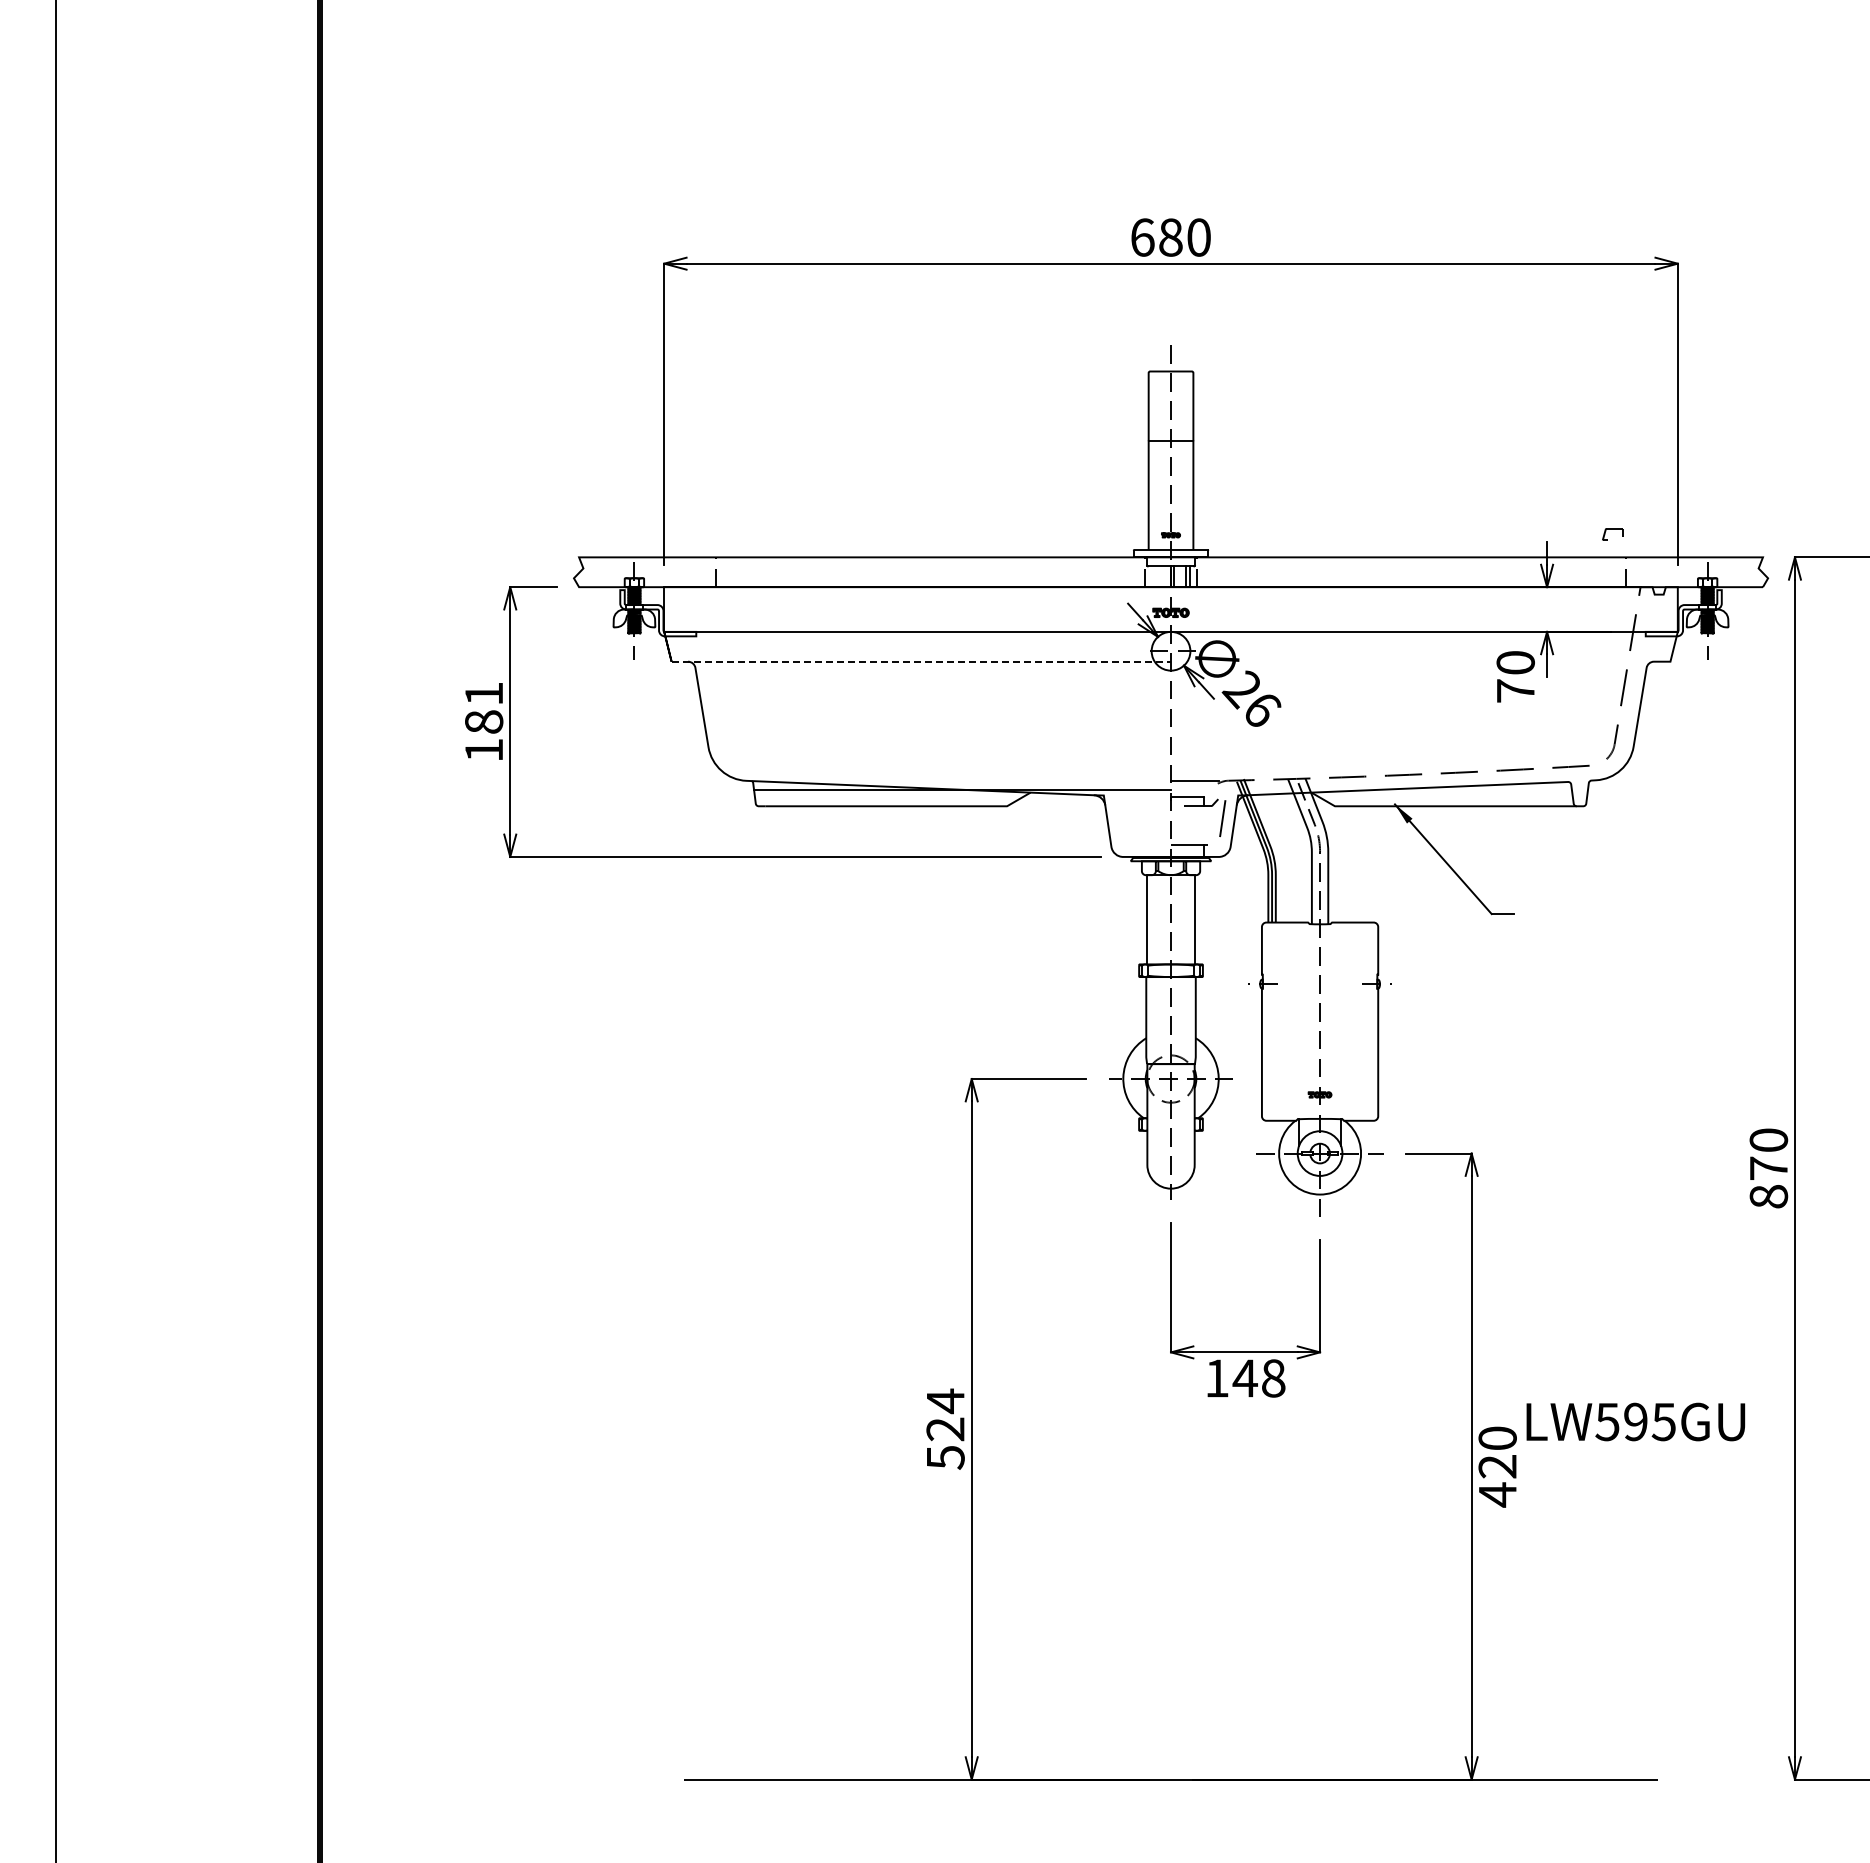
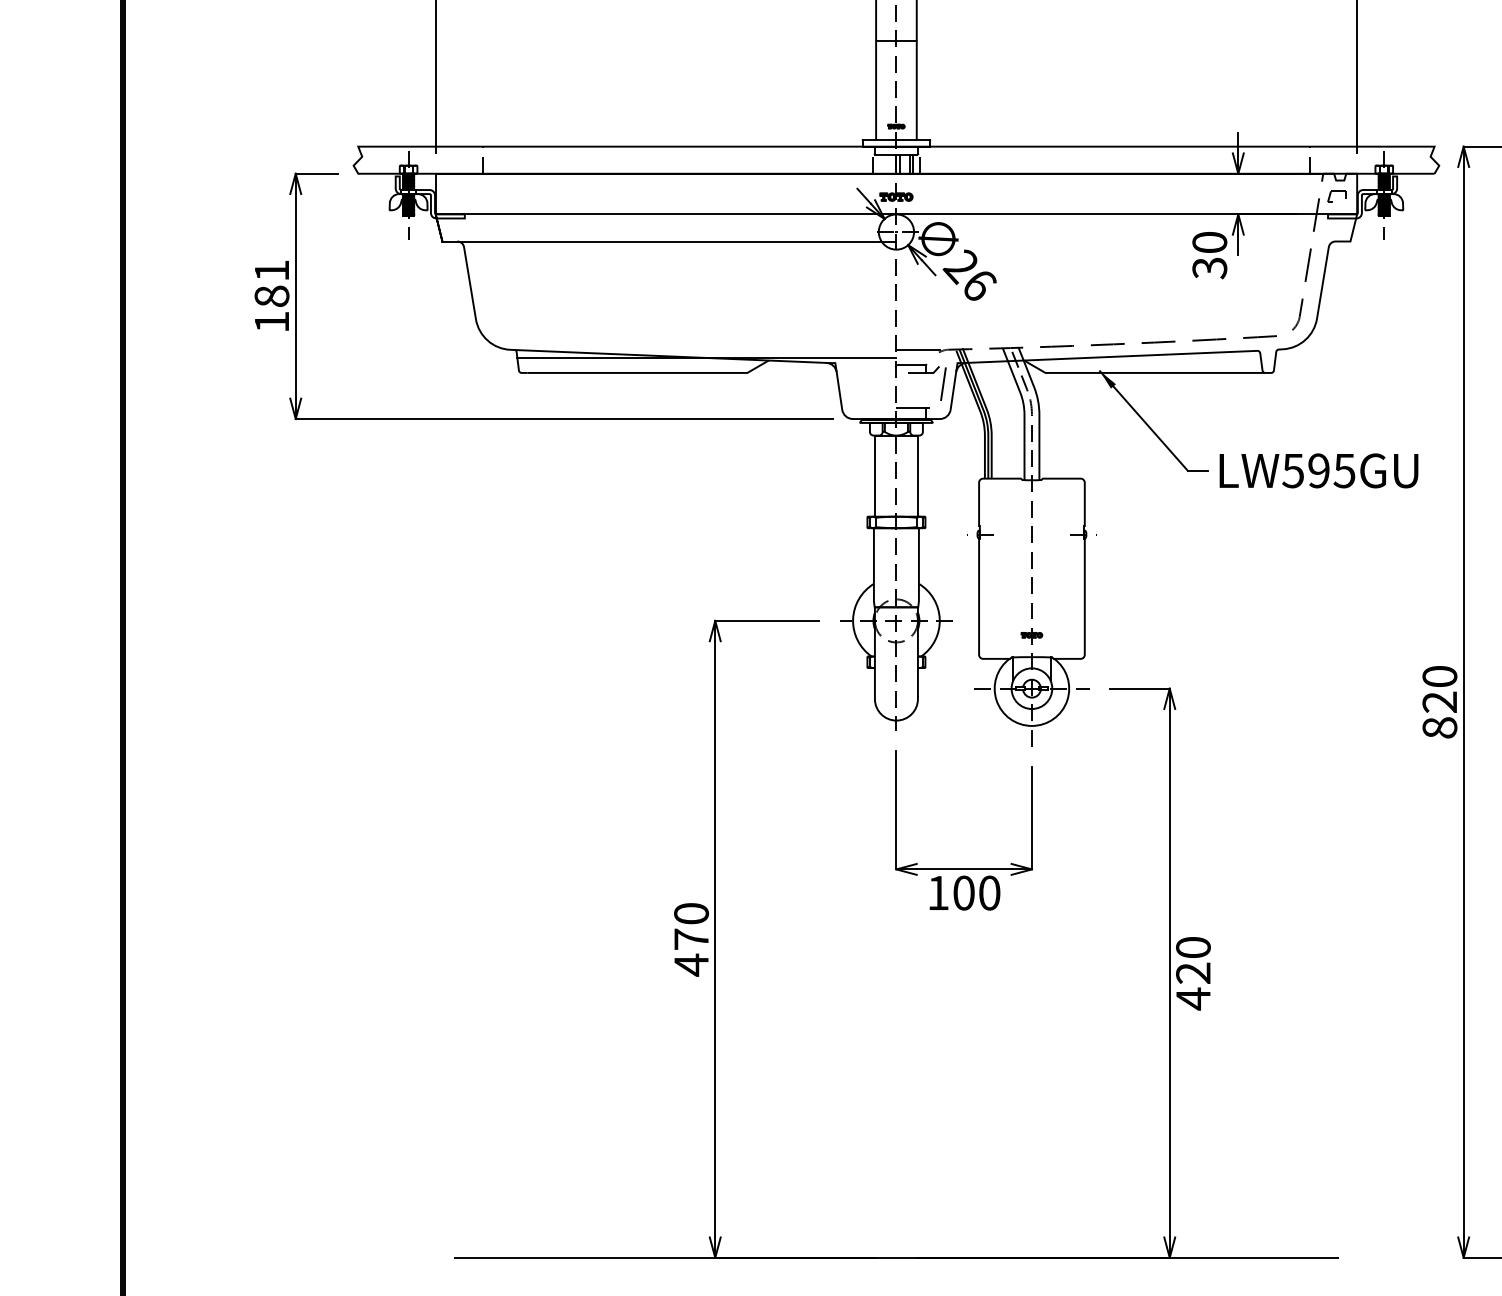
part: (1612, 534) -> (1336, 196), moved
line: (921, 661) -> (669, 241), dashed -> solid
text: (1515, 691) -> (1209, 268), 70 -> 30
text: (1768, 1168) -> (1439, 702), 870 -> 820
text: (1258, 1378) -> (975, 893), 148 -> 100
text: (1635, 1421) -> (1318, 470), moved
text: (945, 1429) -> (691, 939), 524 -> 470

